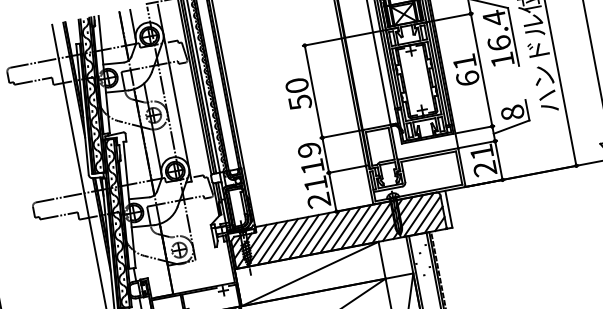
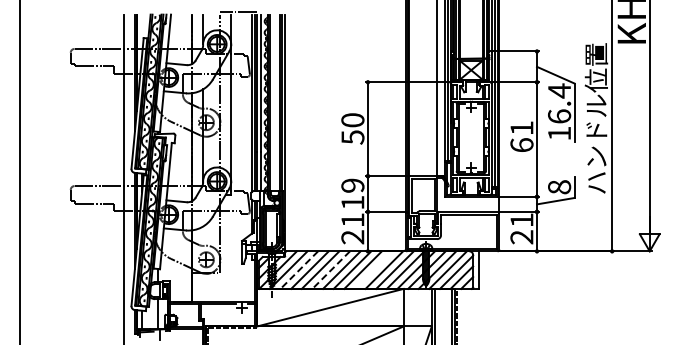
line: (345, 228) -> (373, 269), removed
line: (304, 237) -> (331, 270), solid -> dashed
line: (272, 243) -> (299, 270), solid -> dashed

